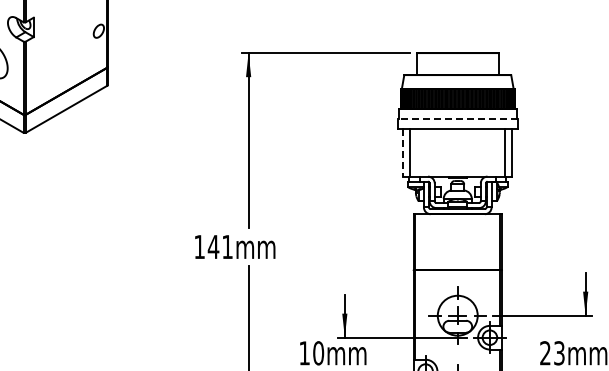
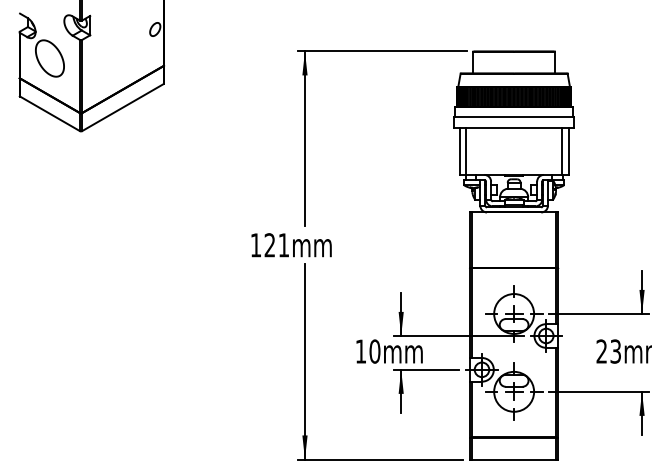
line: (457, 119) -> (513, 117), dashed -> solid
line: (403, 153) -> (459, 151), dashed -> solid
text: (213, 247) -> (269, 245), 141mm -> 121mm

